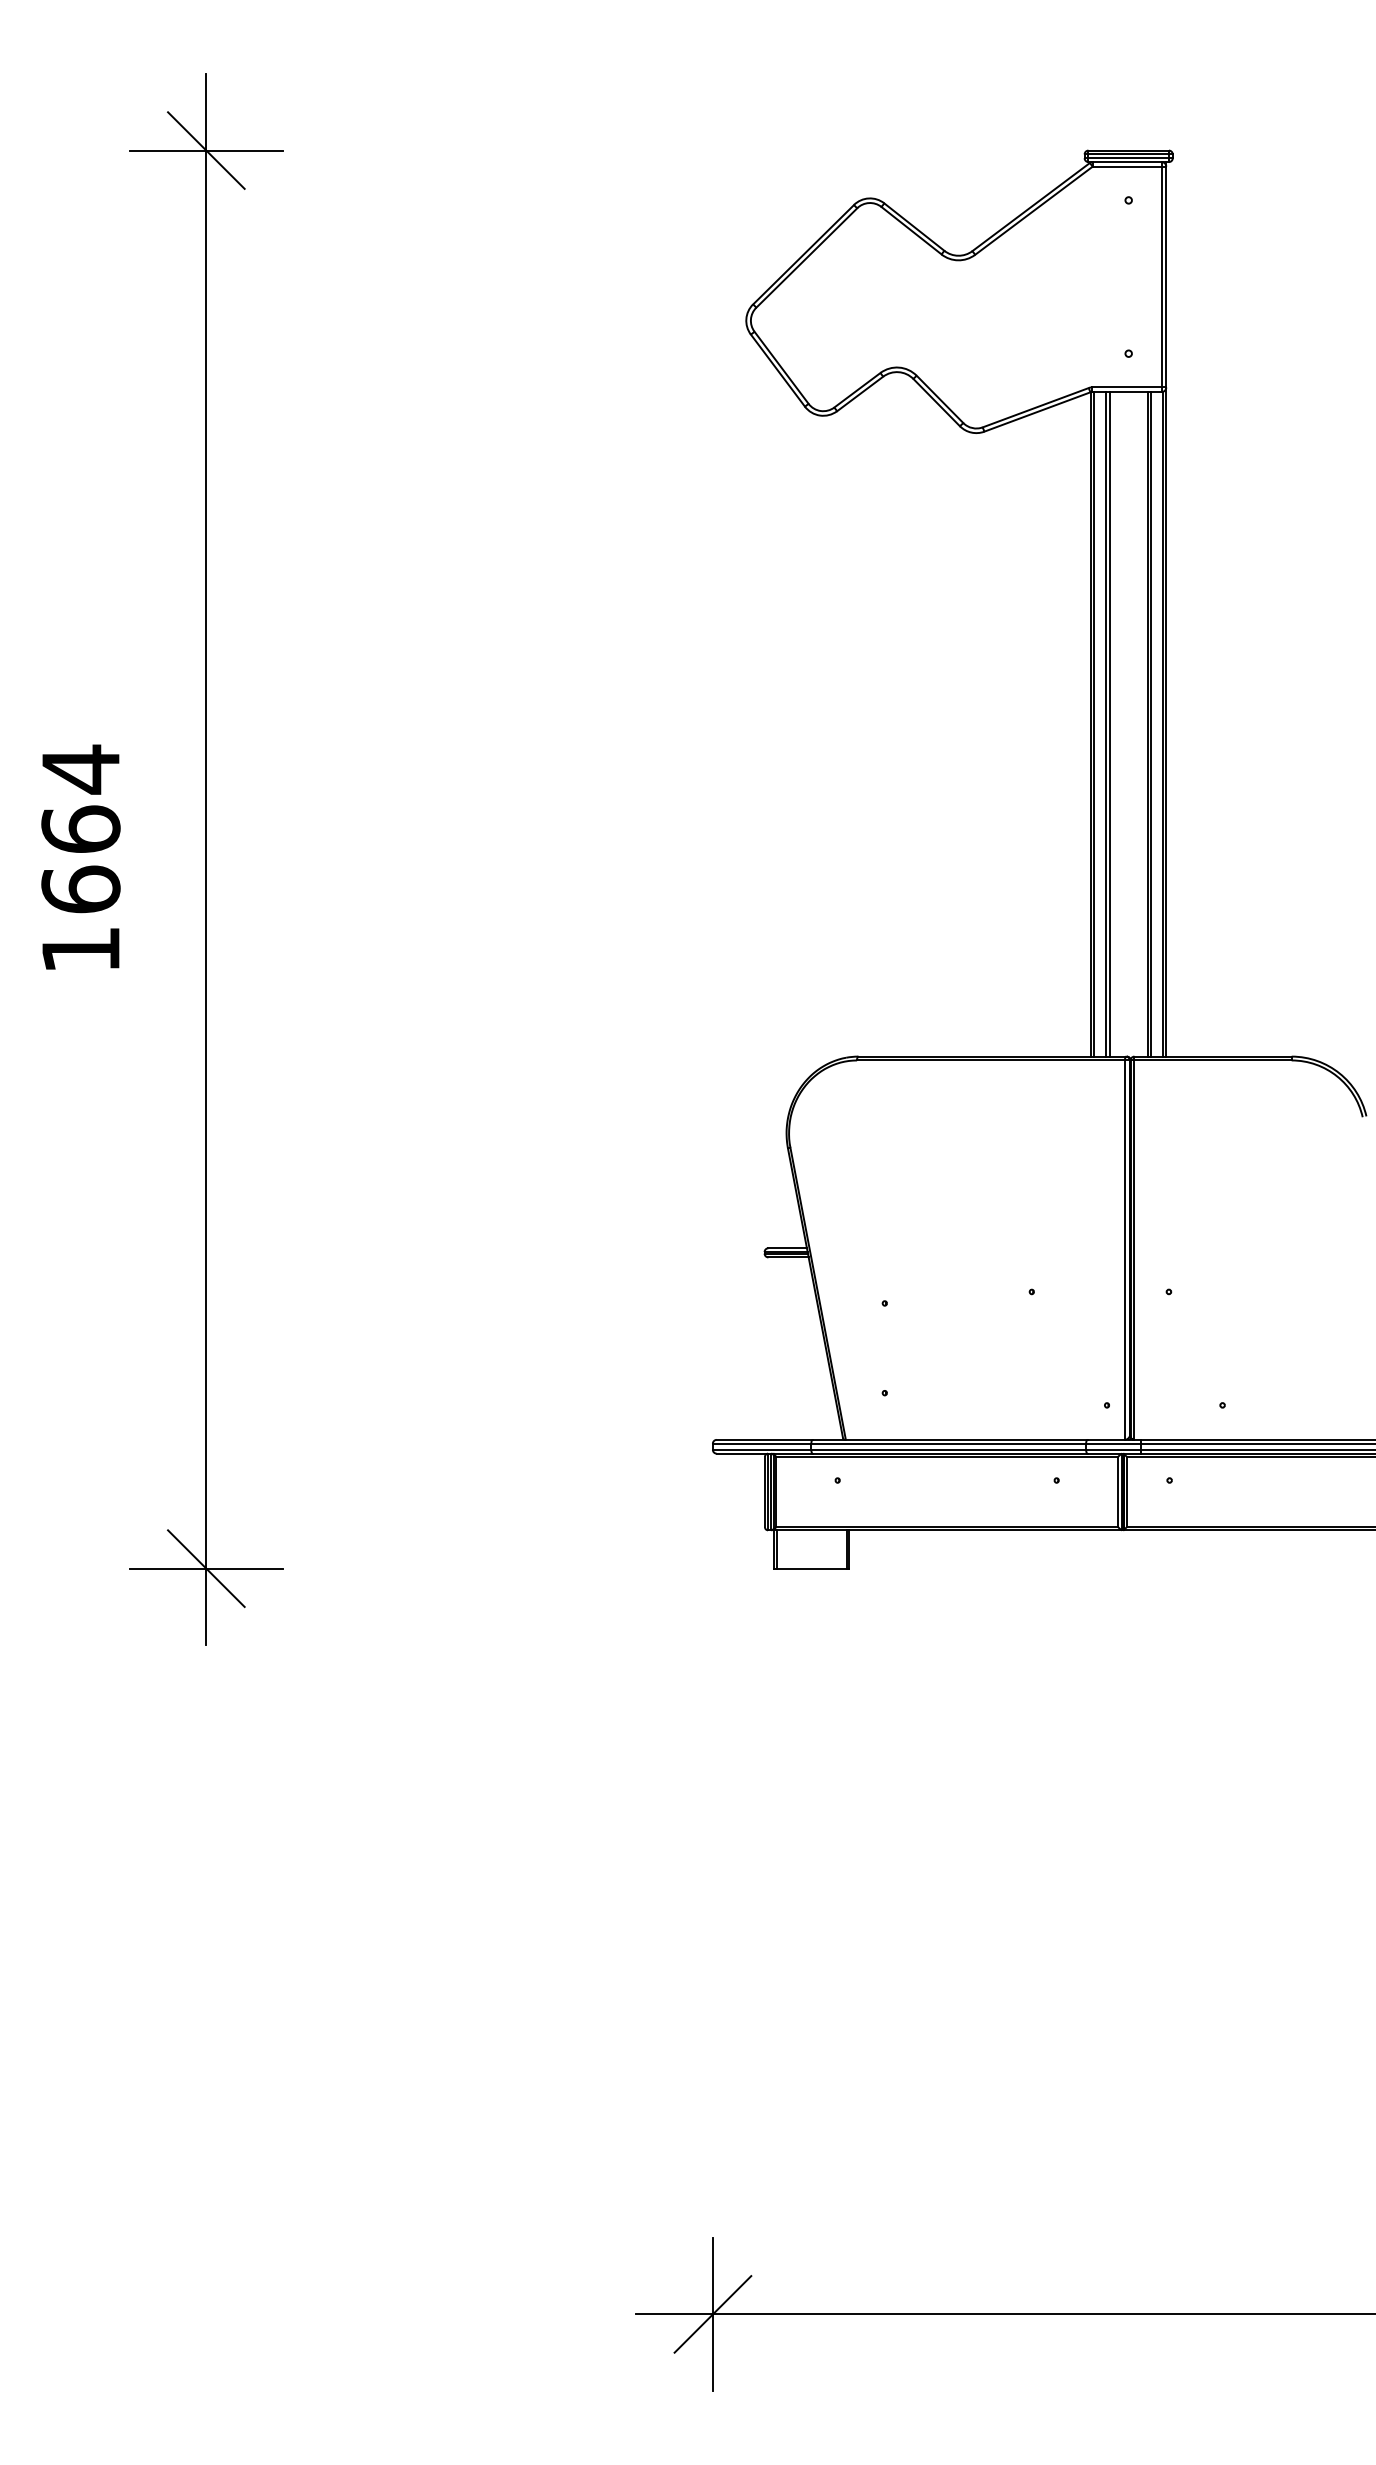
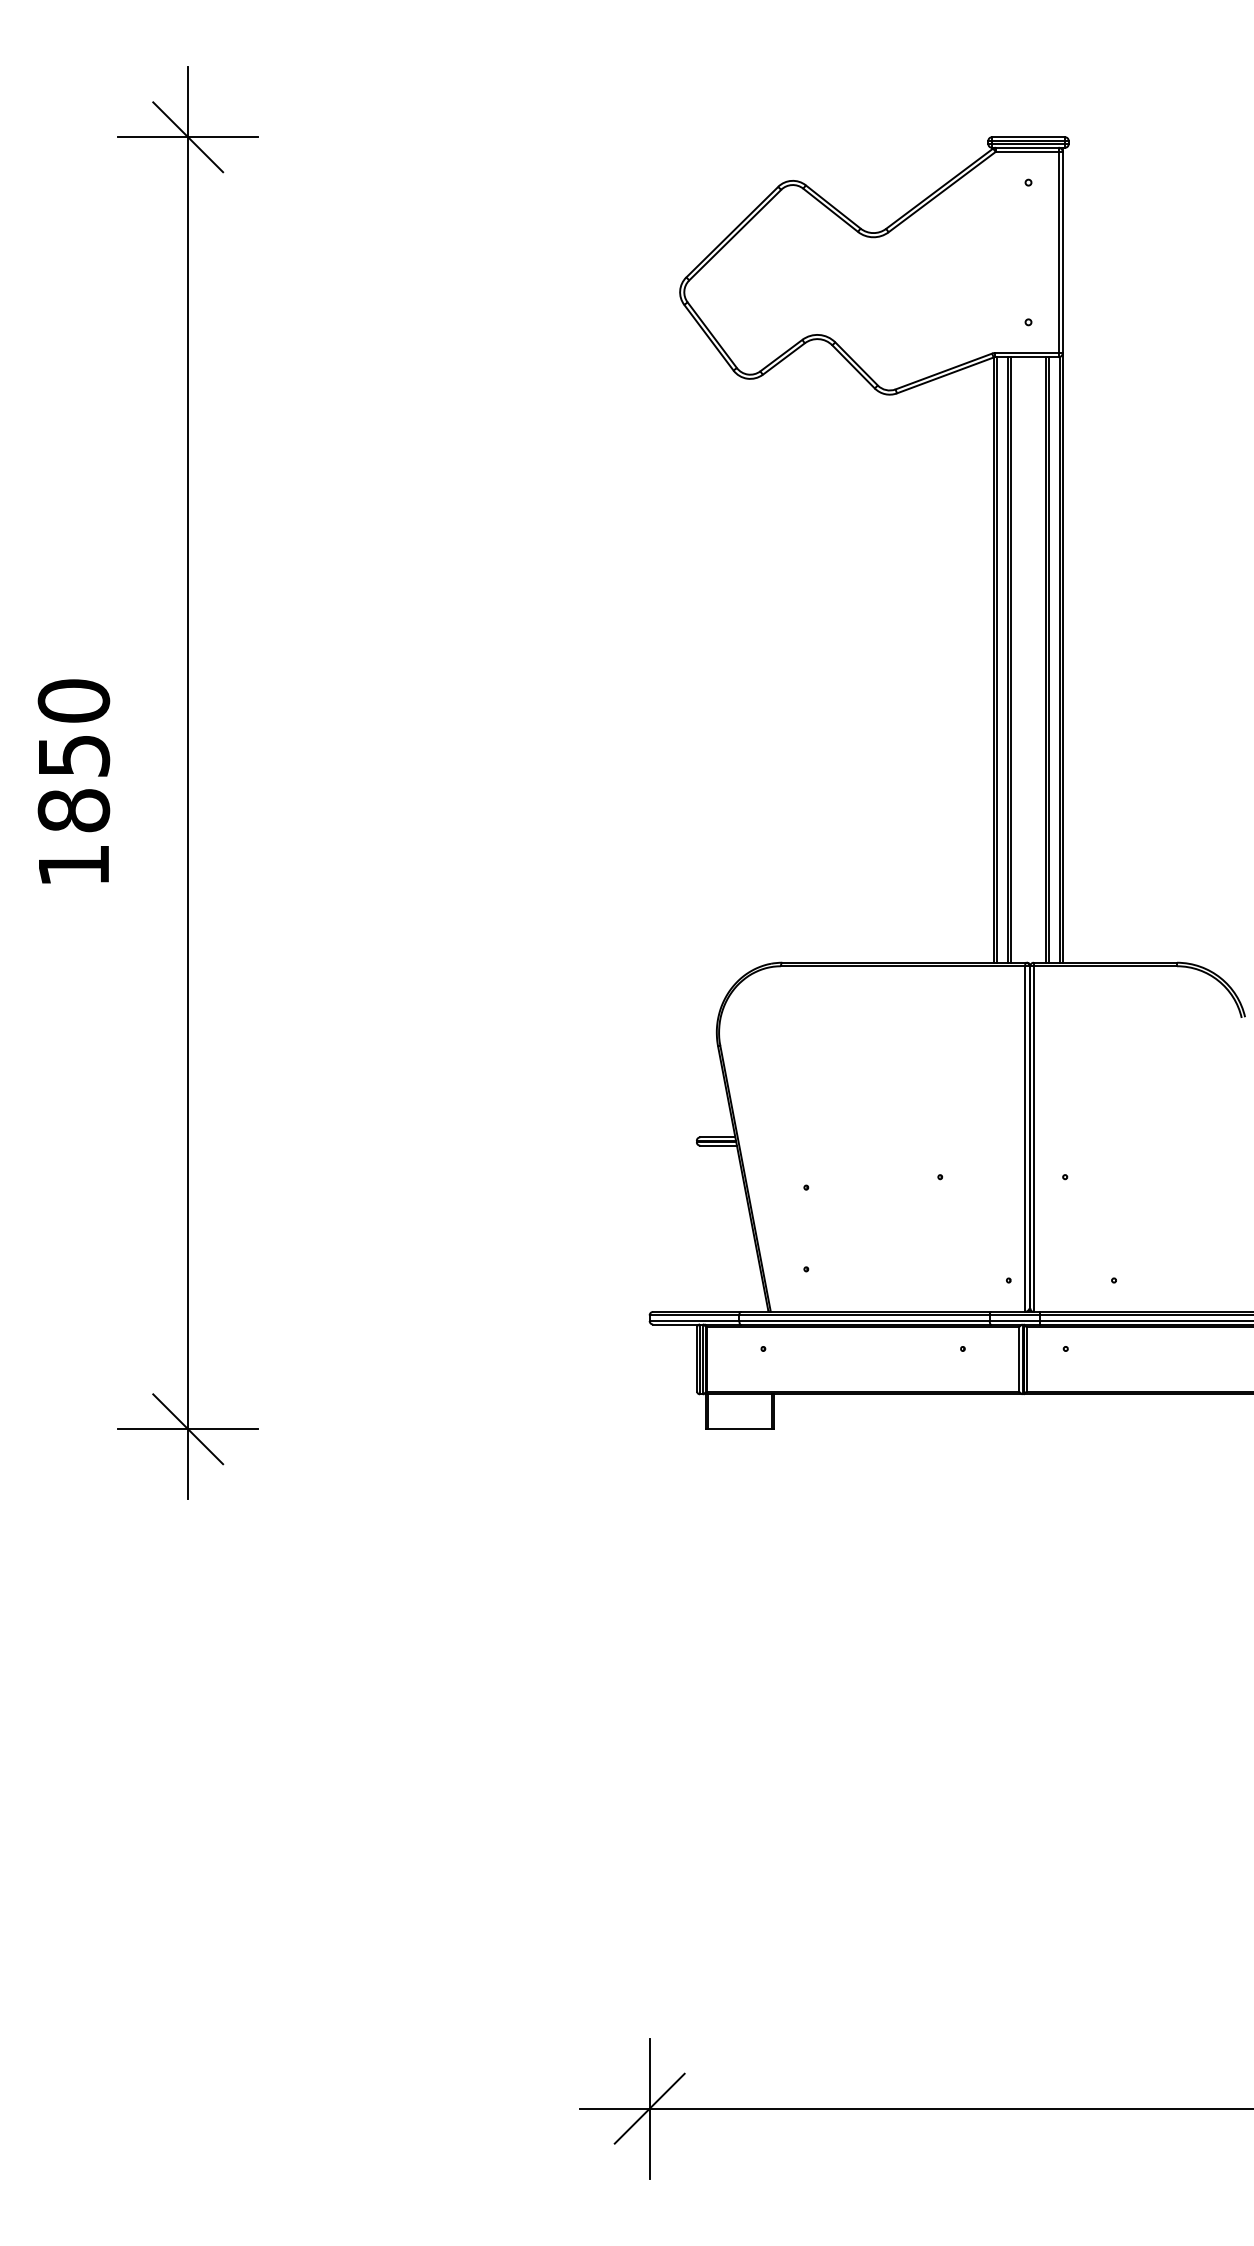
text: (80, 828) -> (73, 754), 1664 -> 1850

